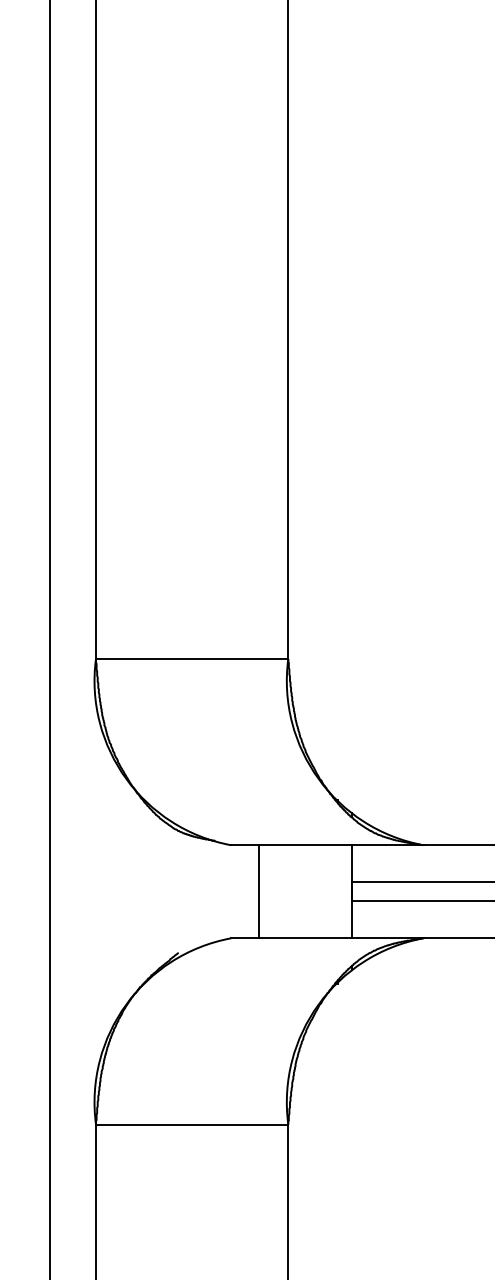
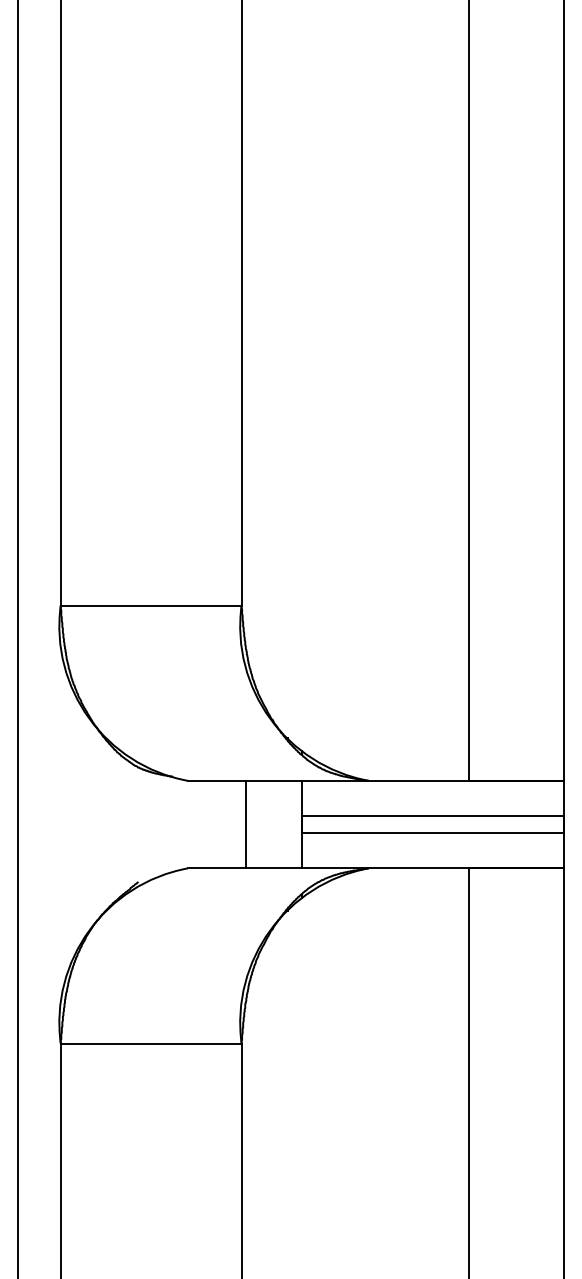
line: (259, 891) -> (246, 824), moved

